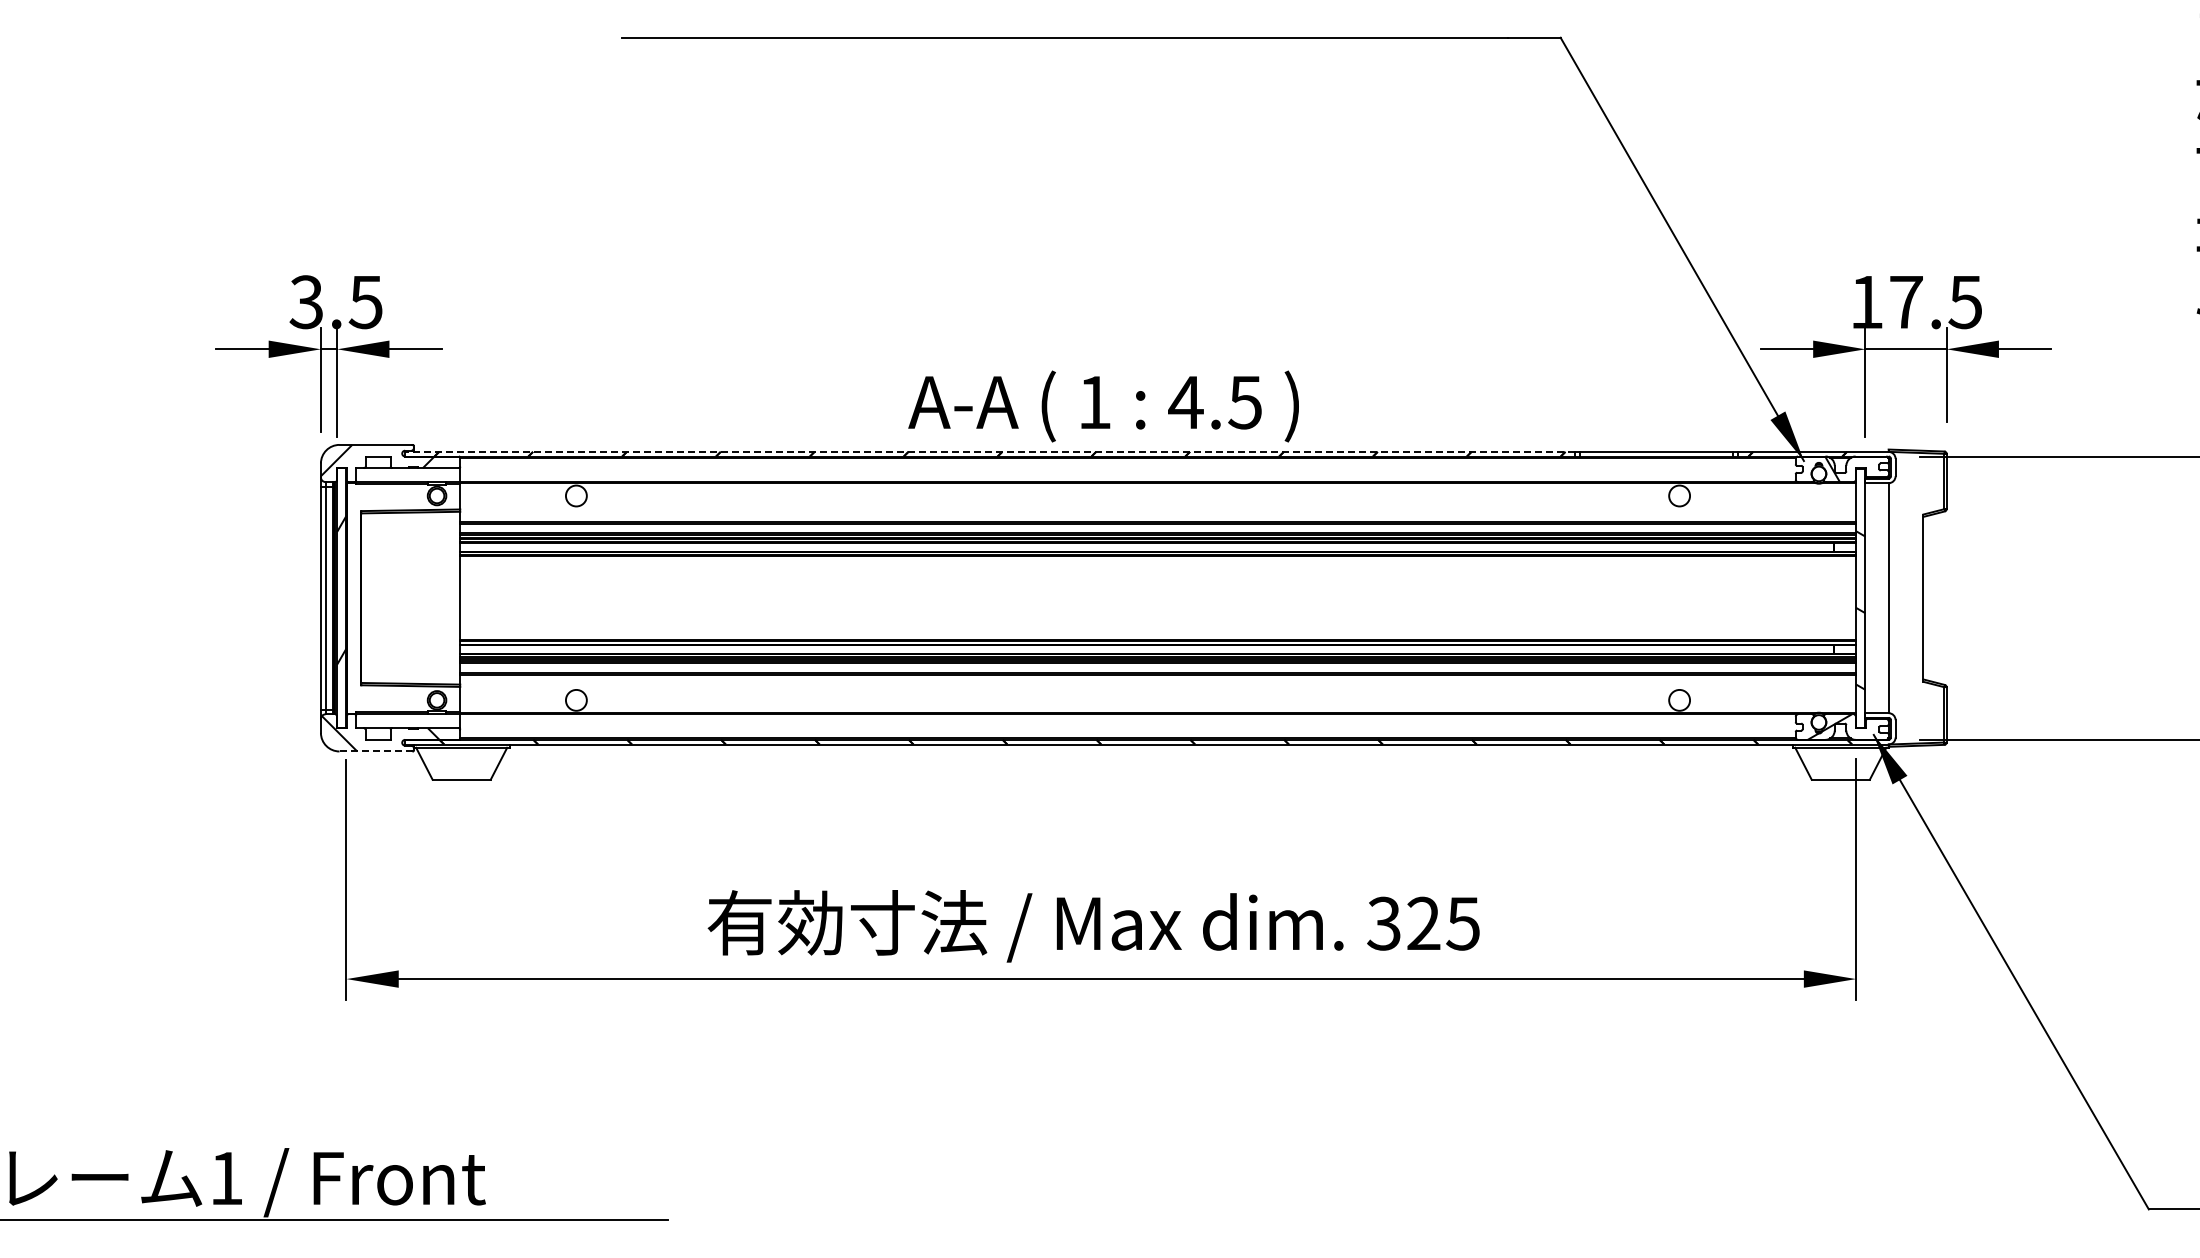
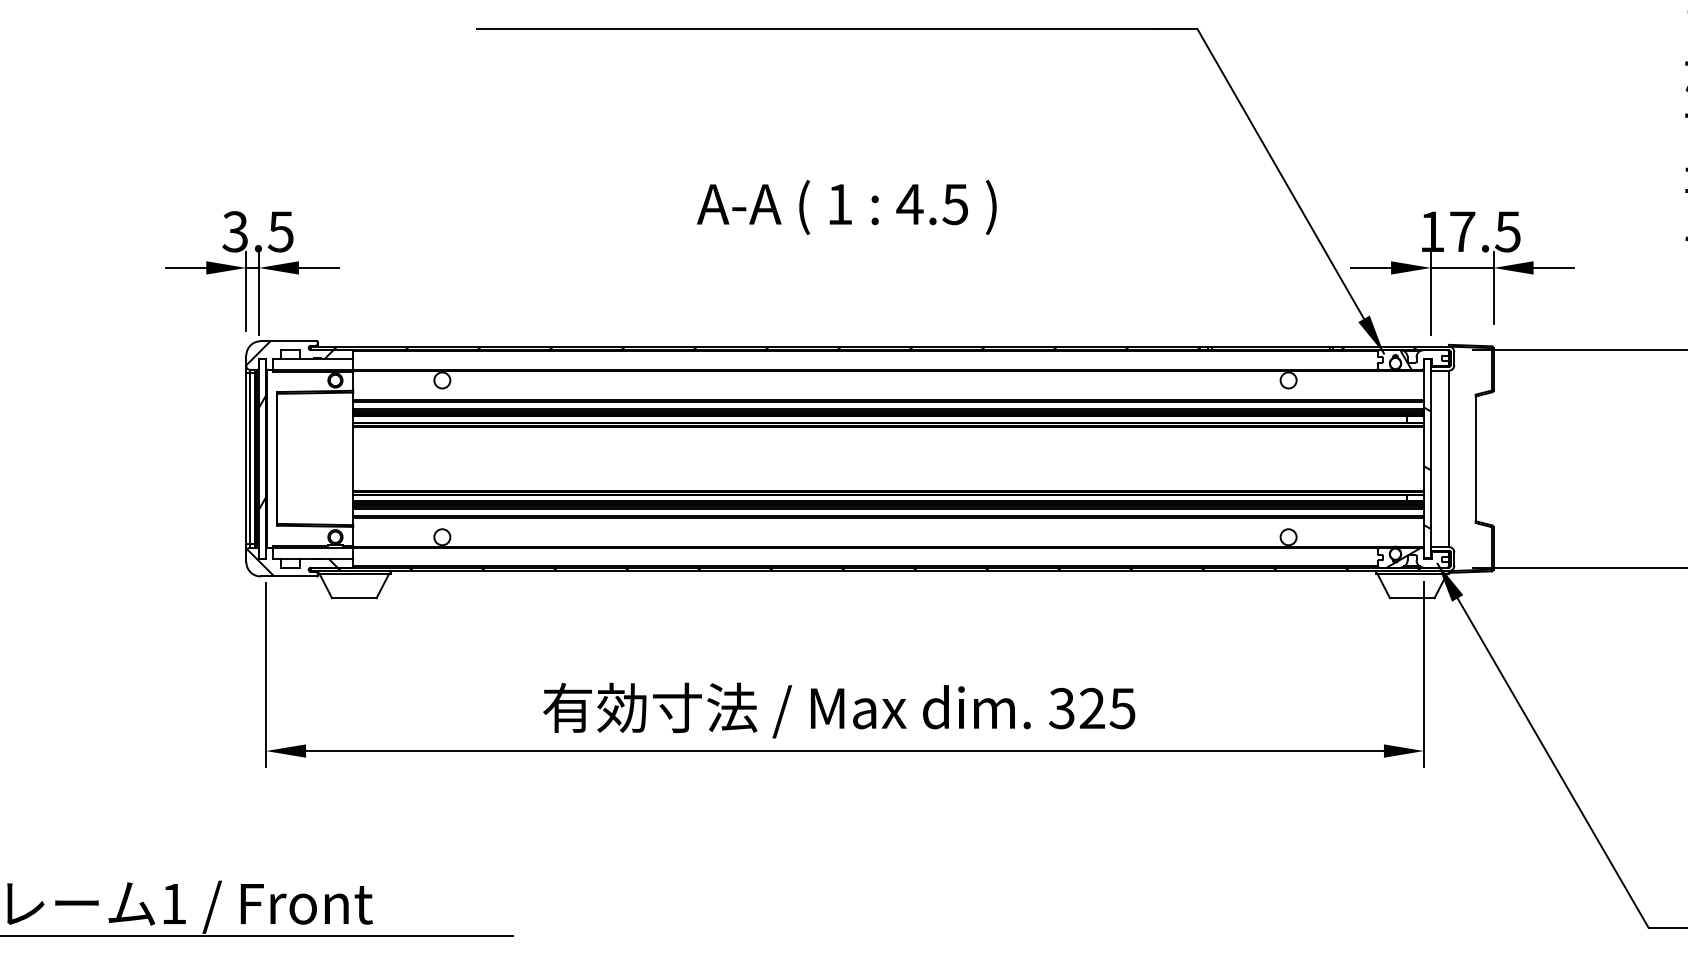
text: (1103, 406) -> (846, 207), moved
line: (989, 451) -> (759, 346), dashed -> solid
line: (376, 751) -> (289, 576), dashed -> solid

